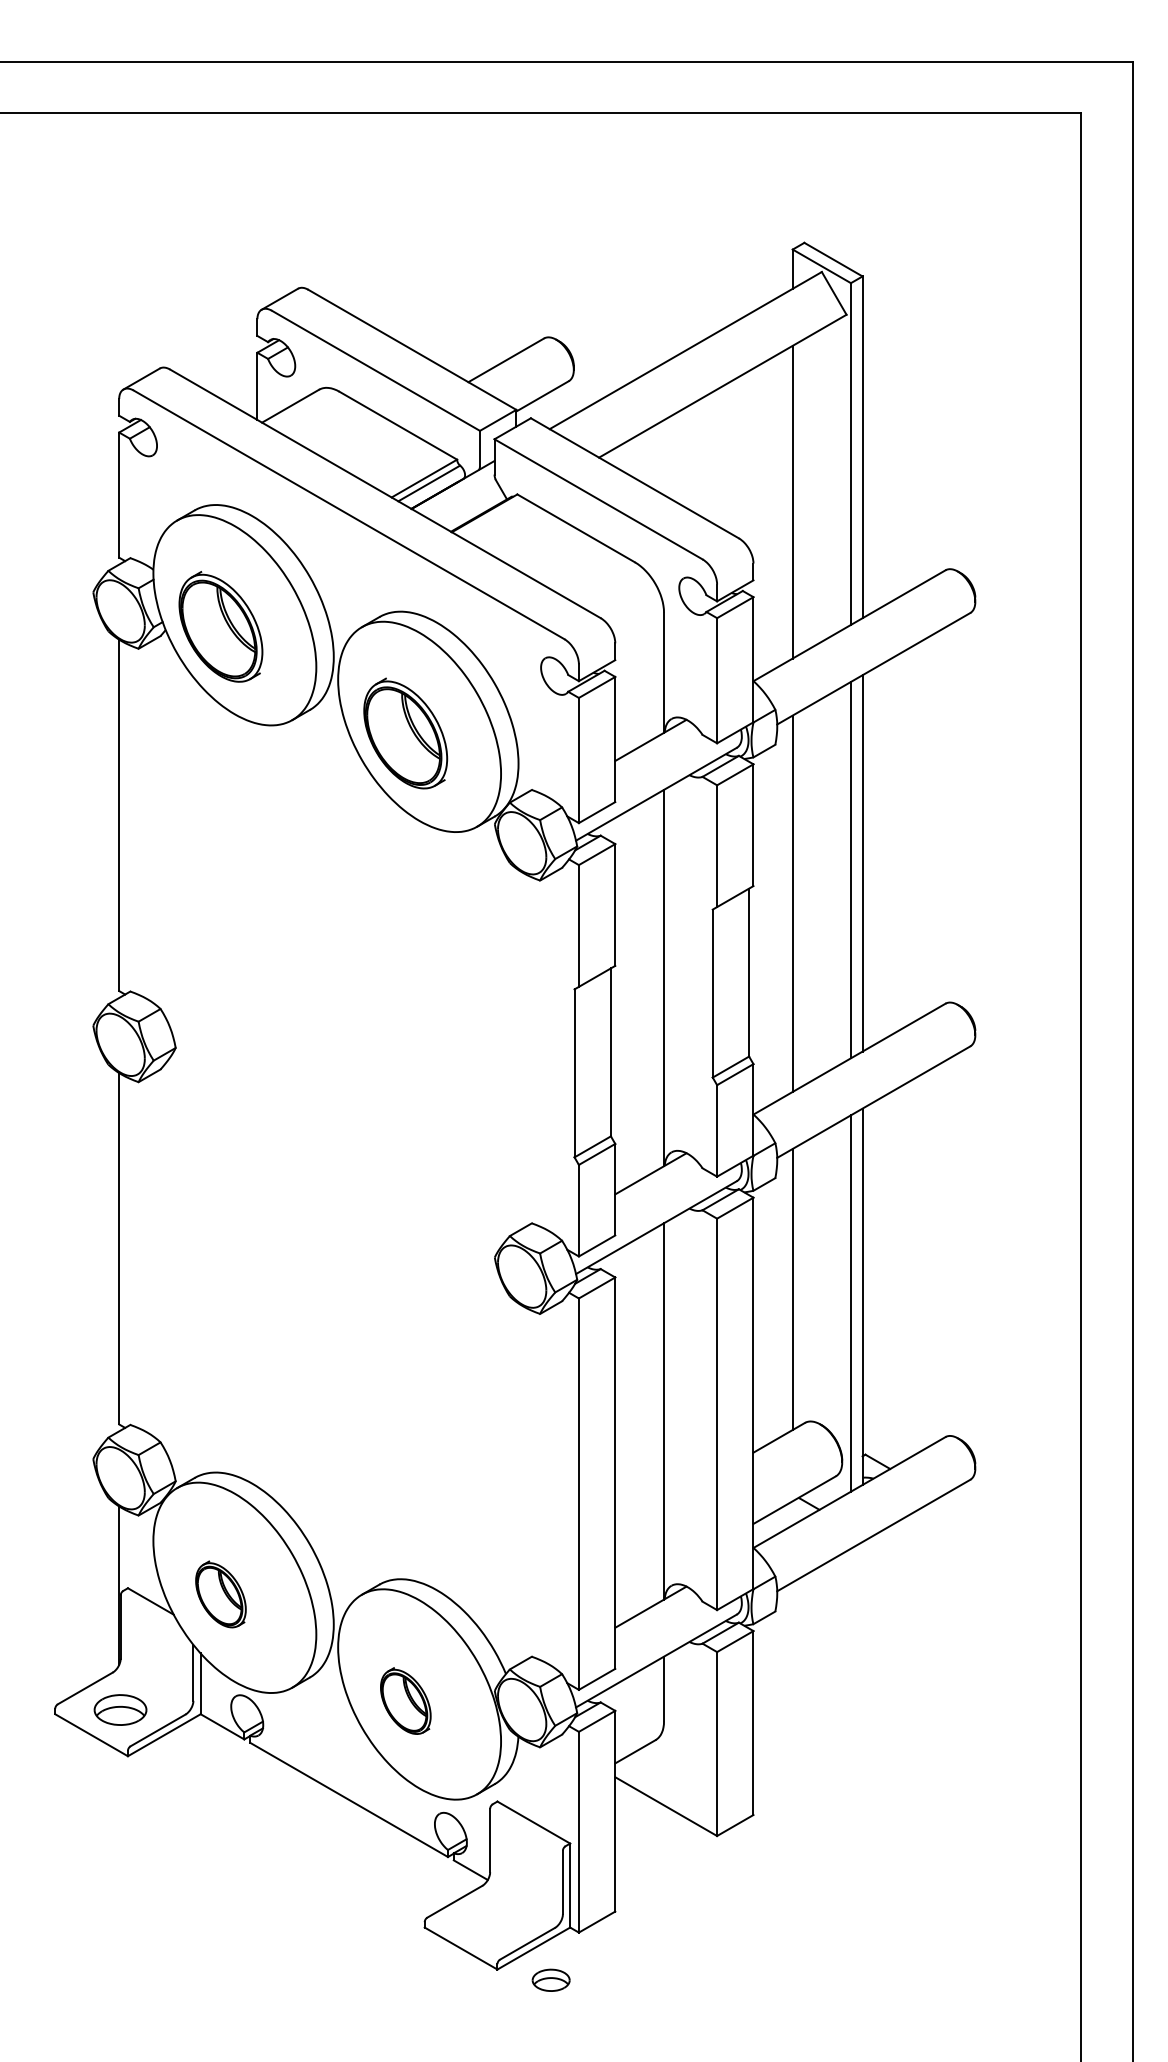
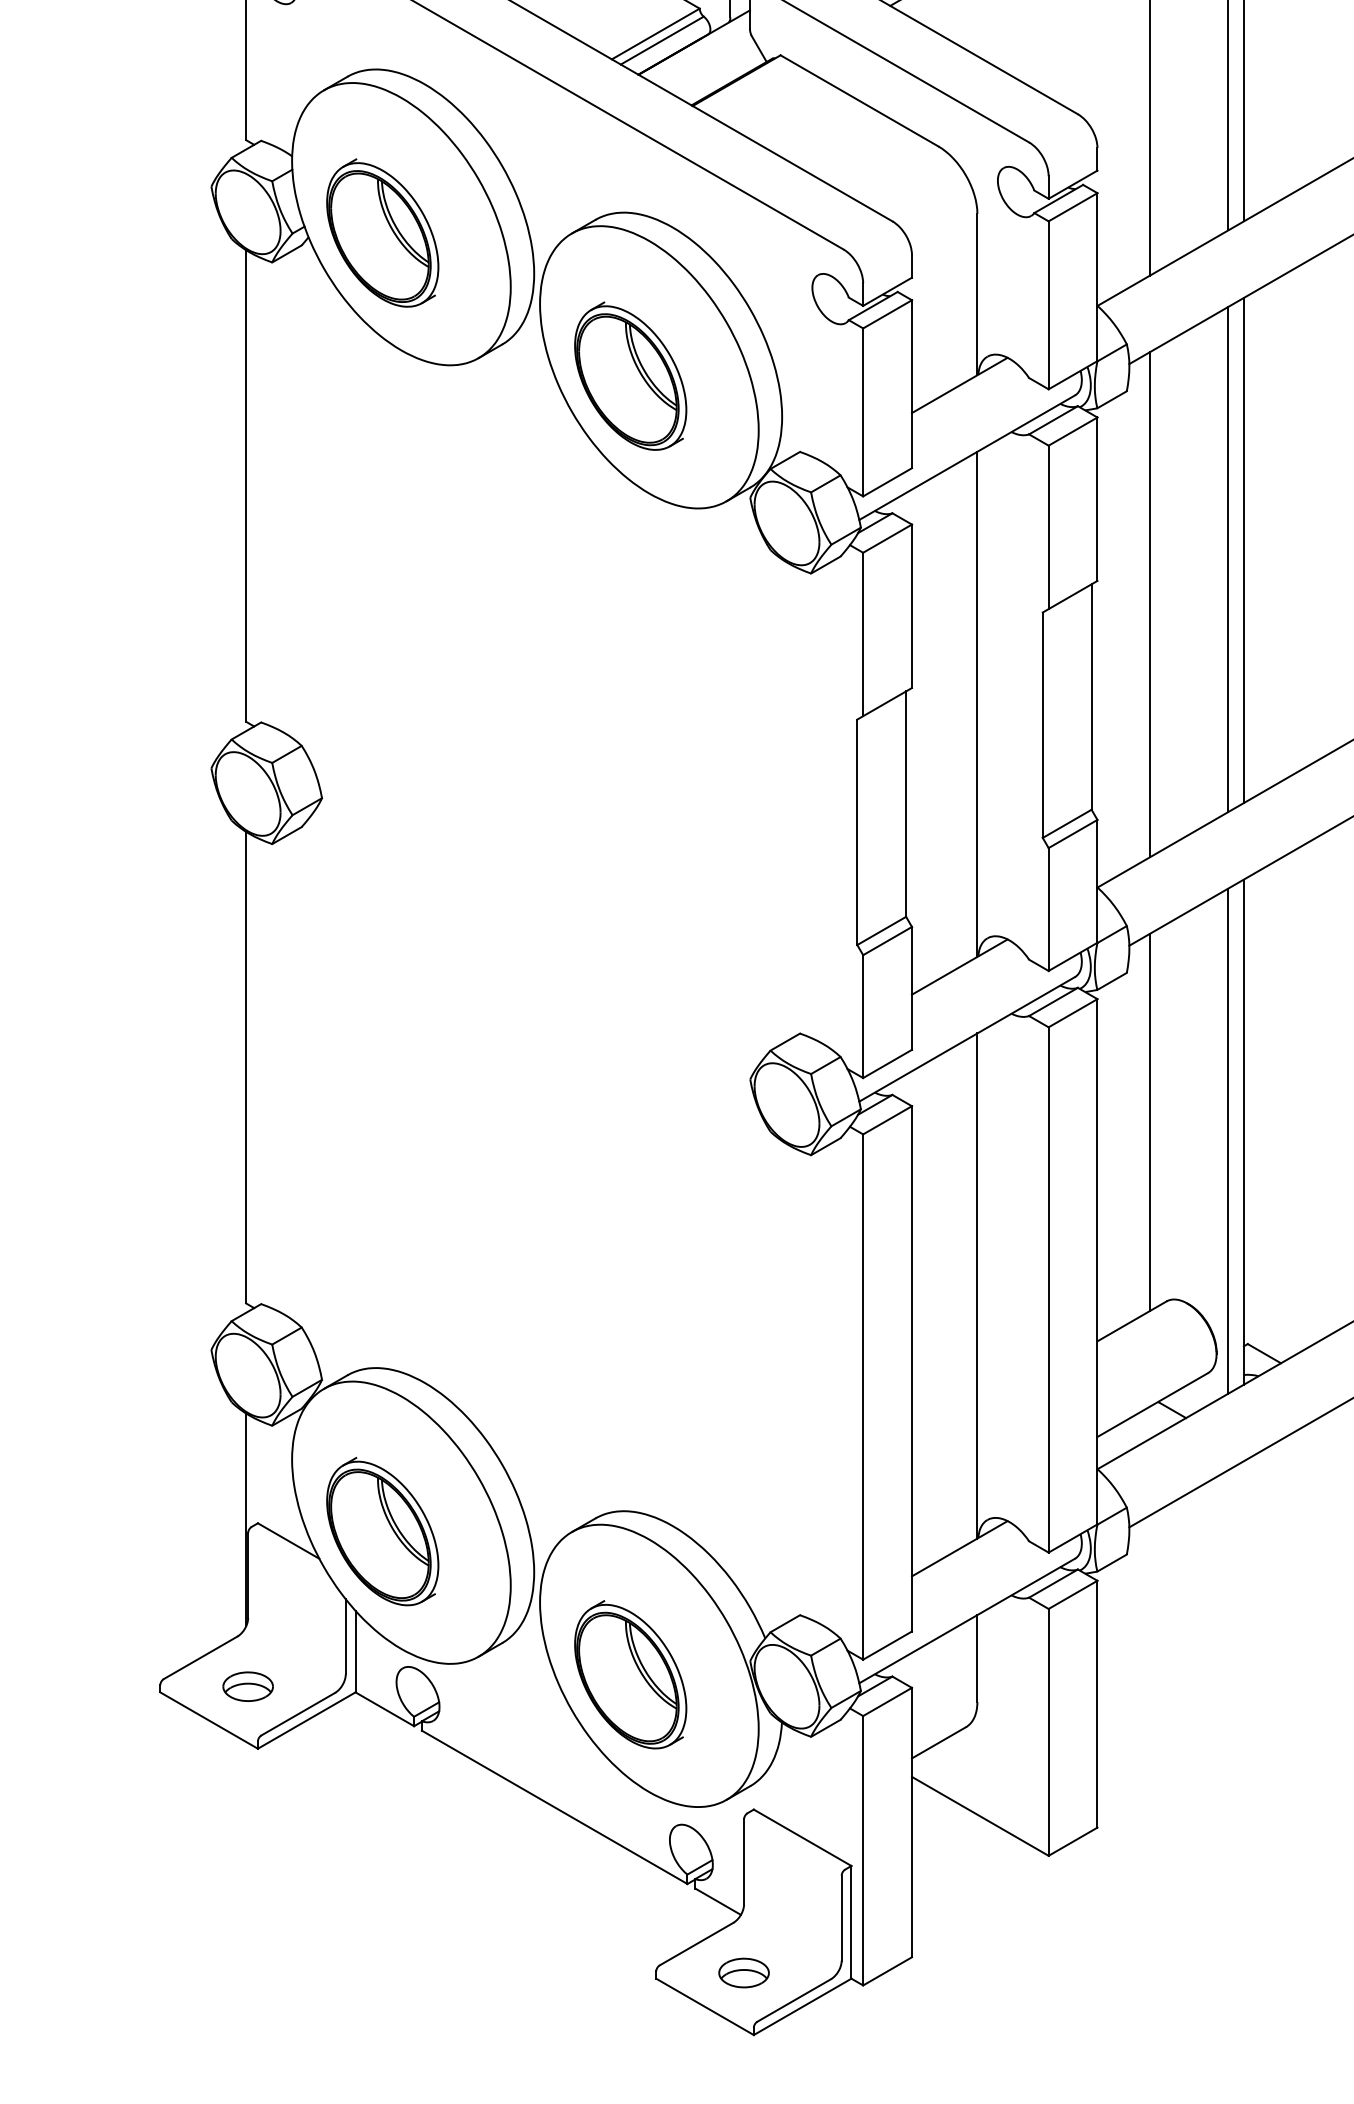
part: (220, 1594) -> (382, 1531), size x1.67
part: (405, 1700) -> (630, 1673), size x1.67
part: (120, 1709) -> (247, 1686), size x0.71
part: (550, 1979) -> (743, 1971), moved

